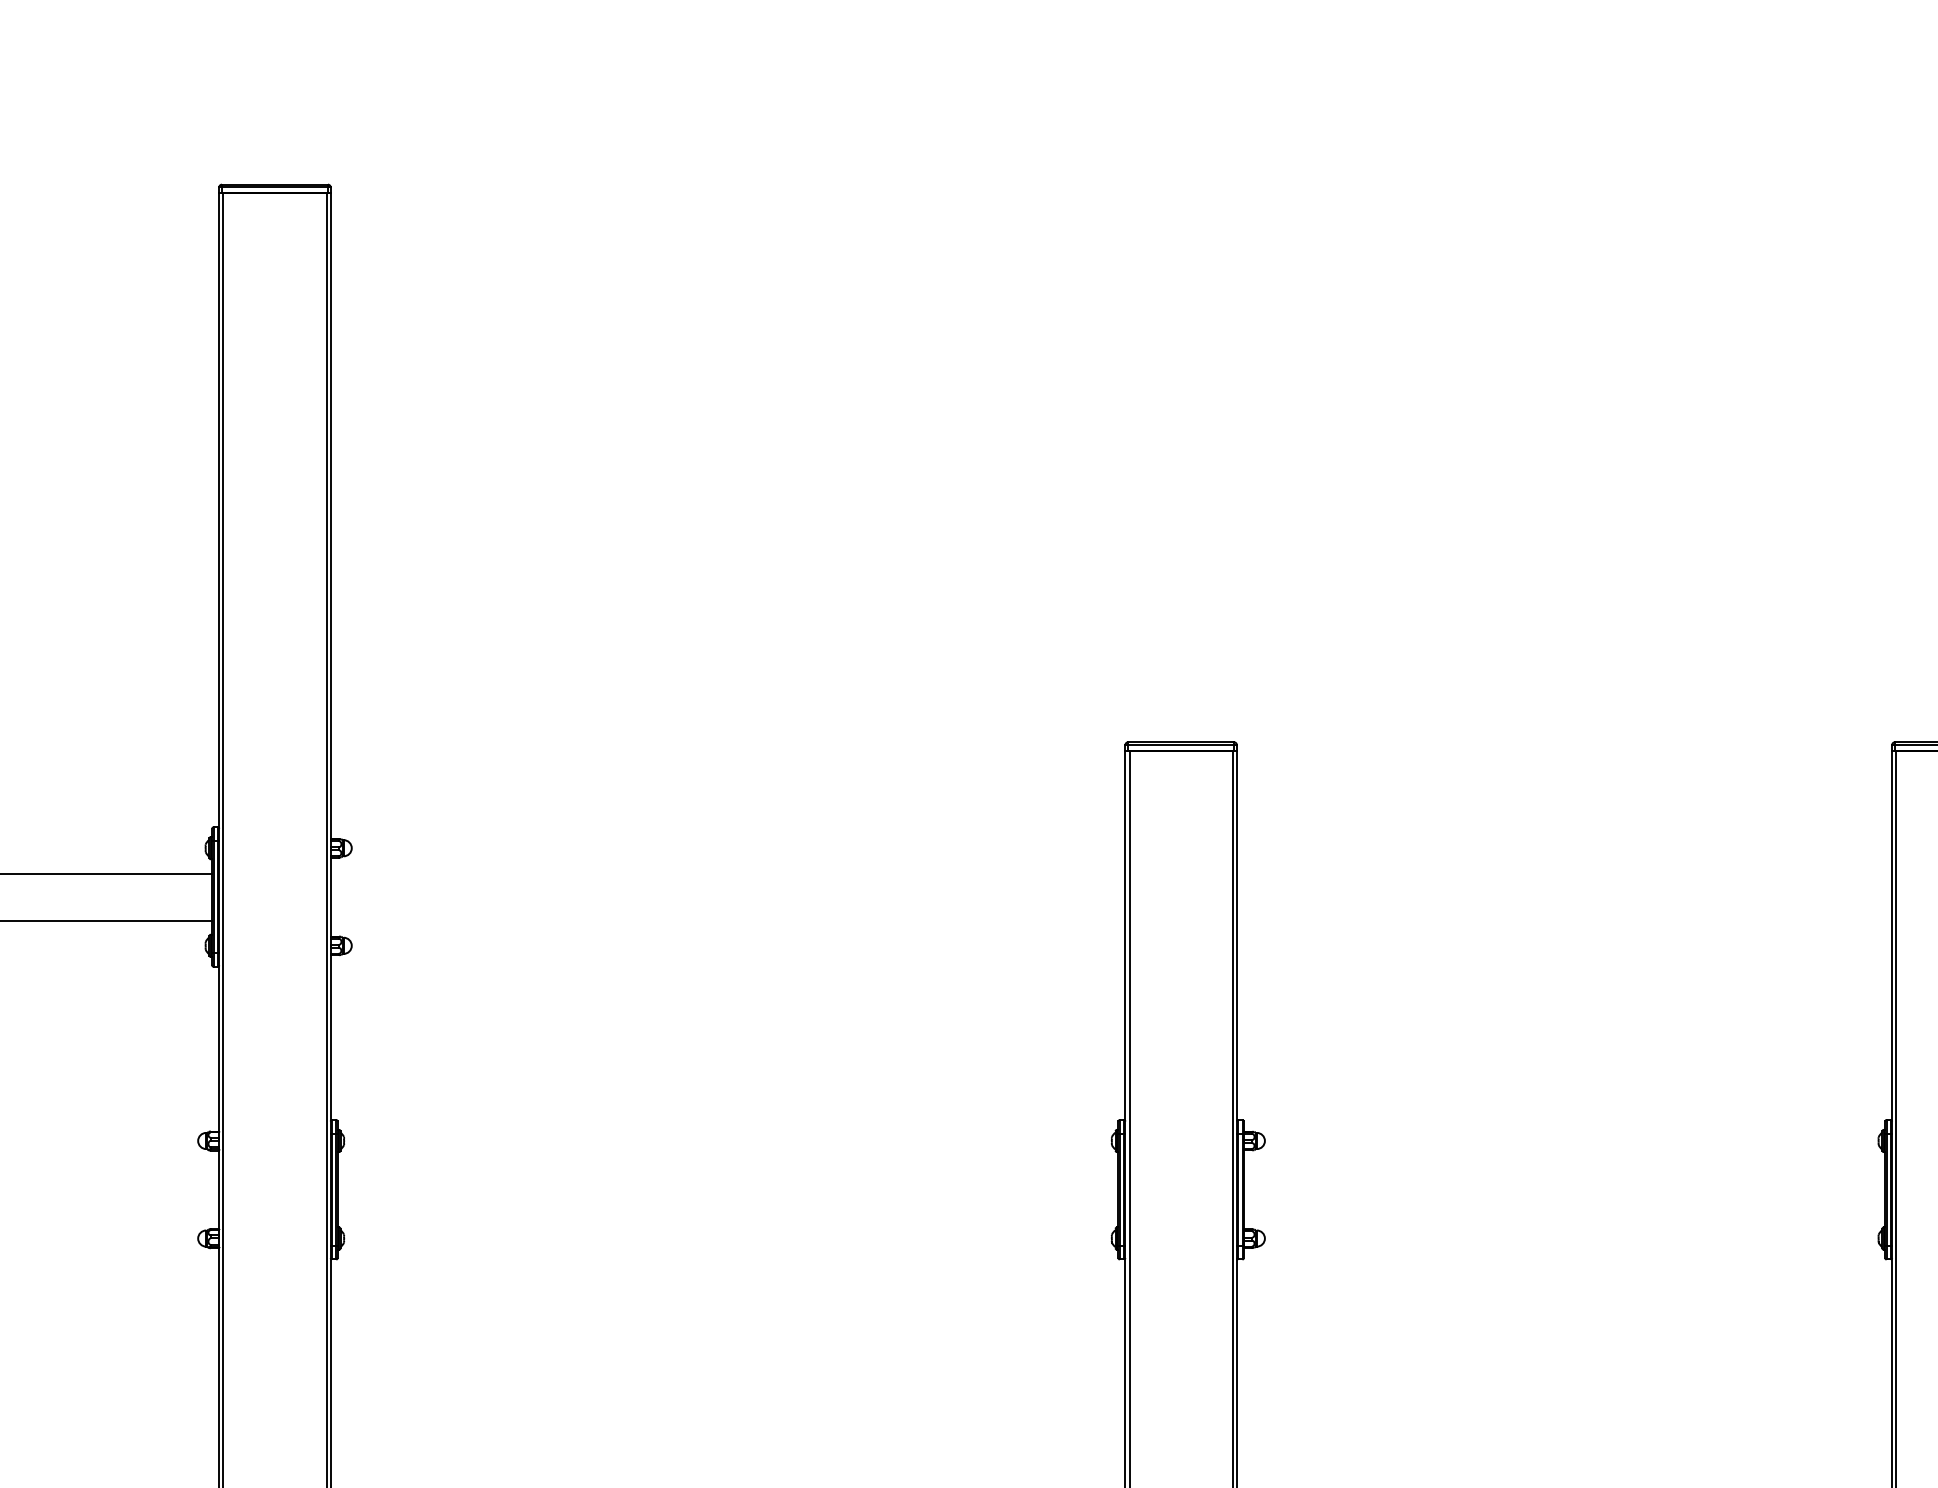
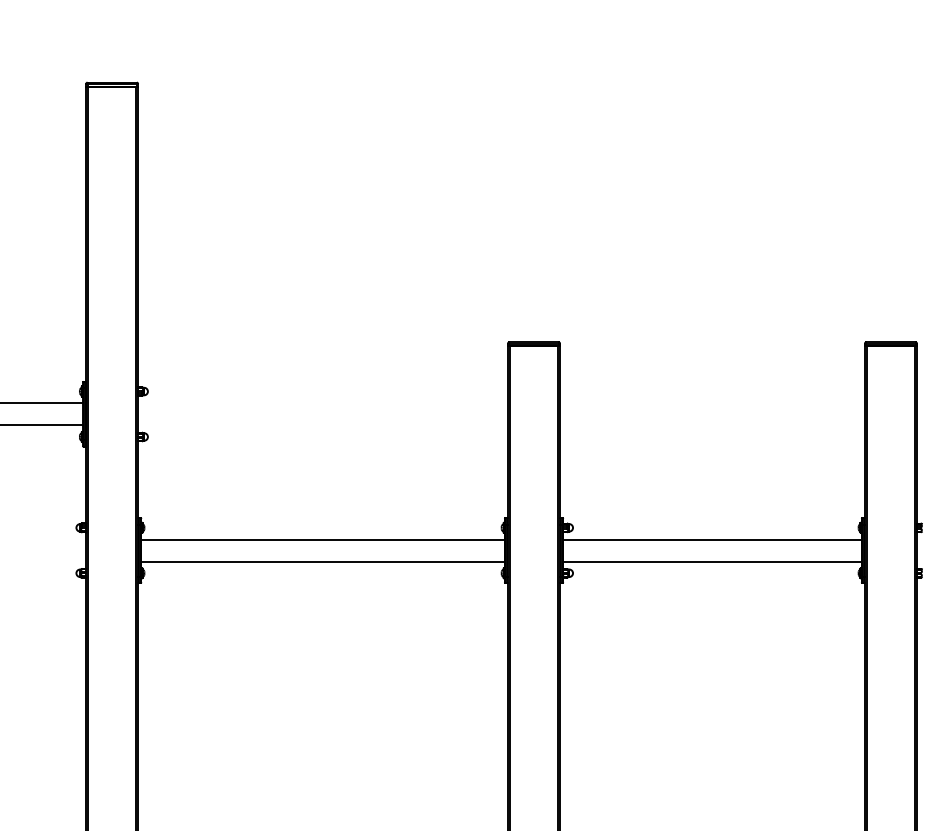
line: (726, 1166) -> (322, 539), added
line: (1564, 1166) -> (712, 539), added
line: (726, 1213) -> (322, 561), added
line: (1564, 1213) -> (712, 561), added

